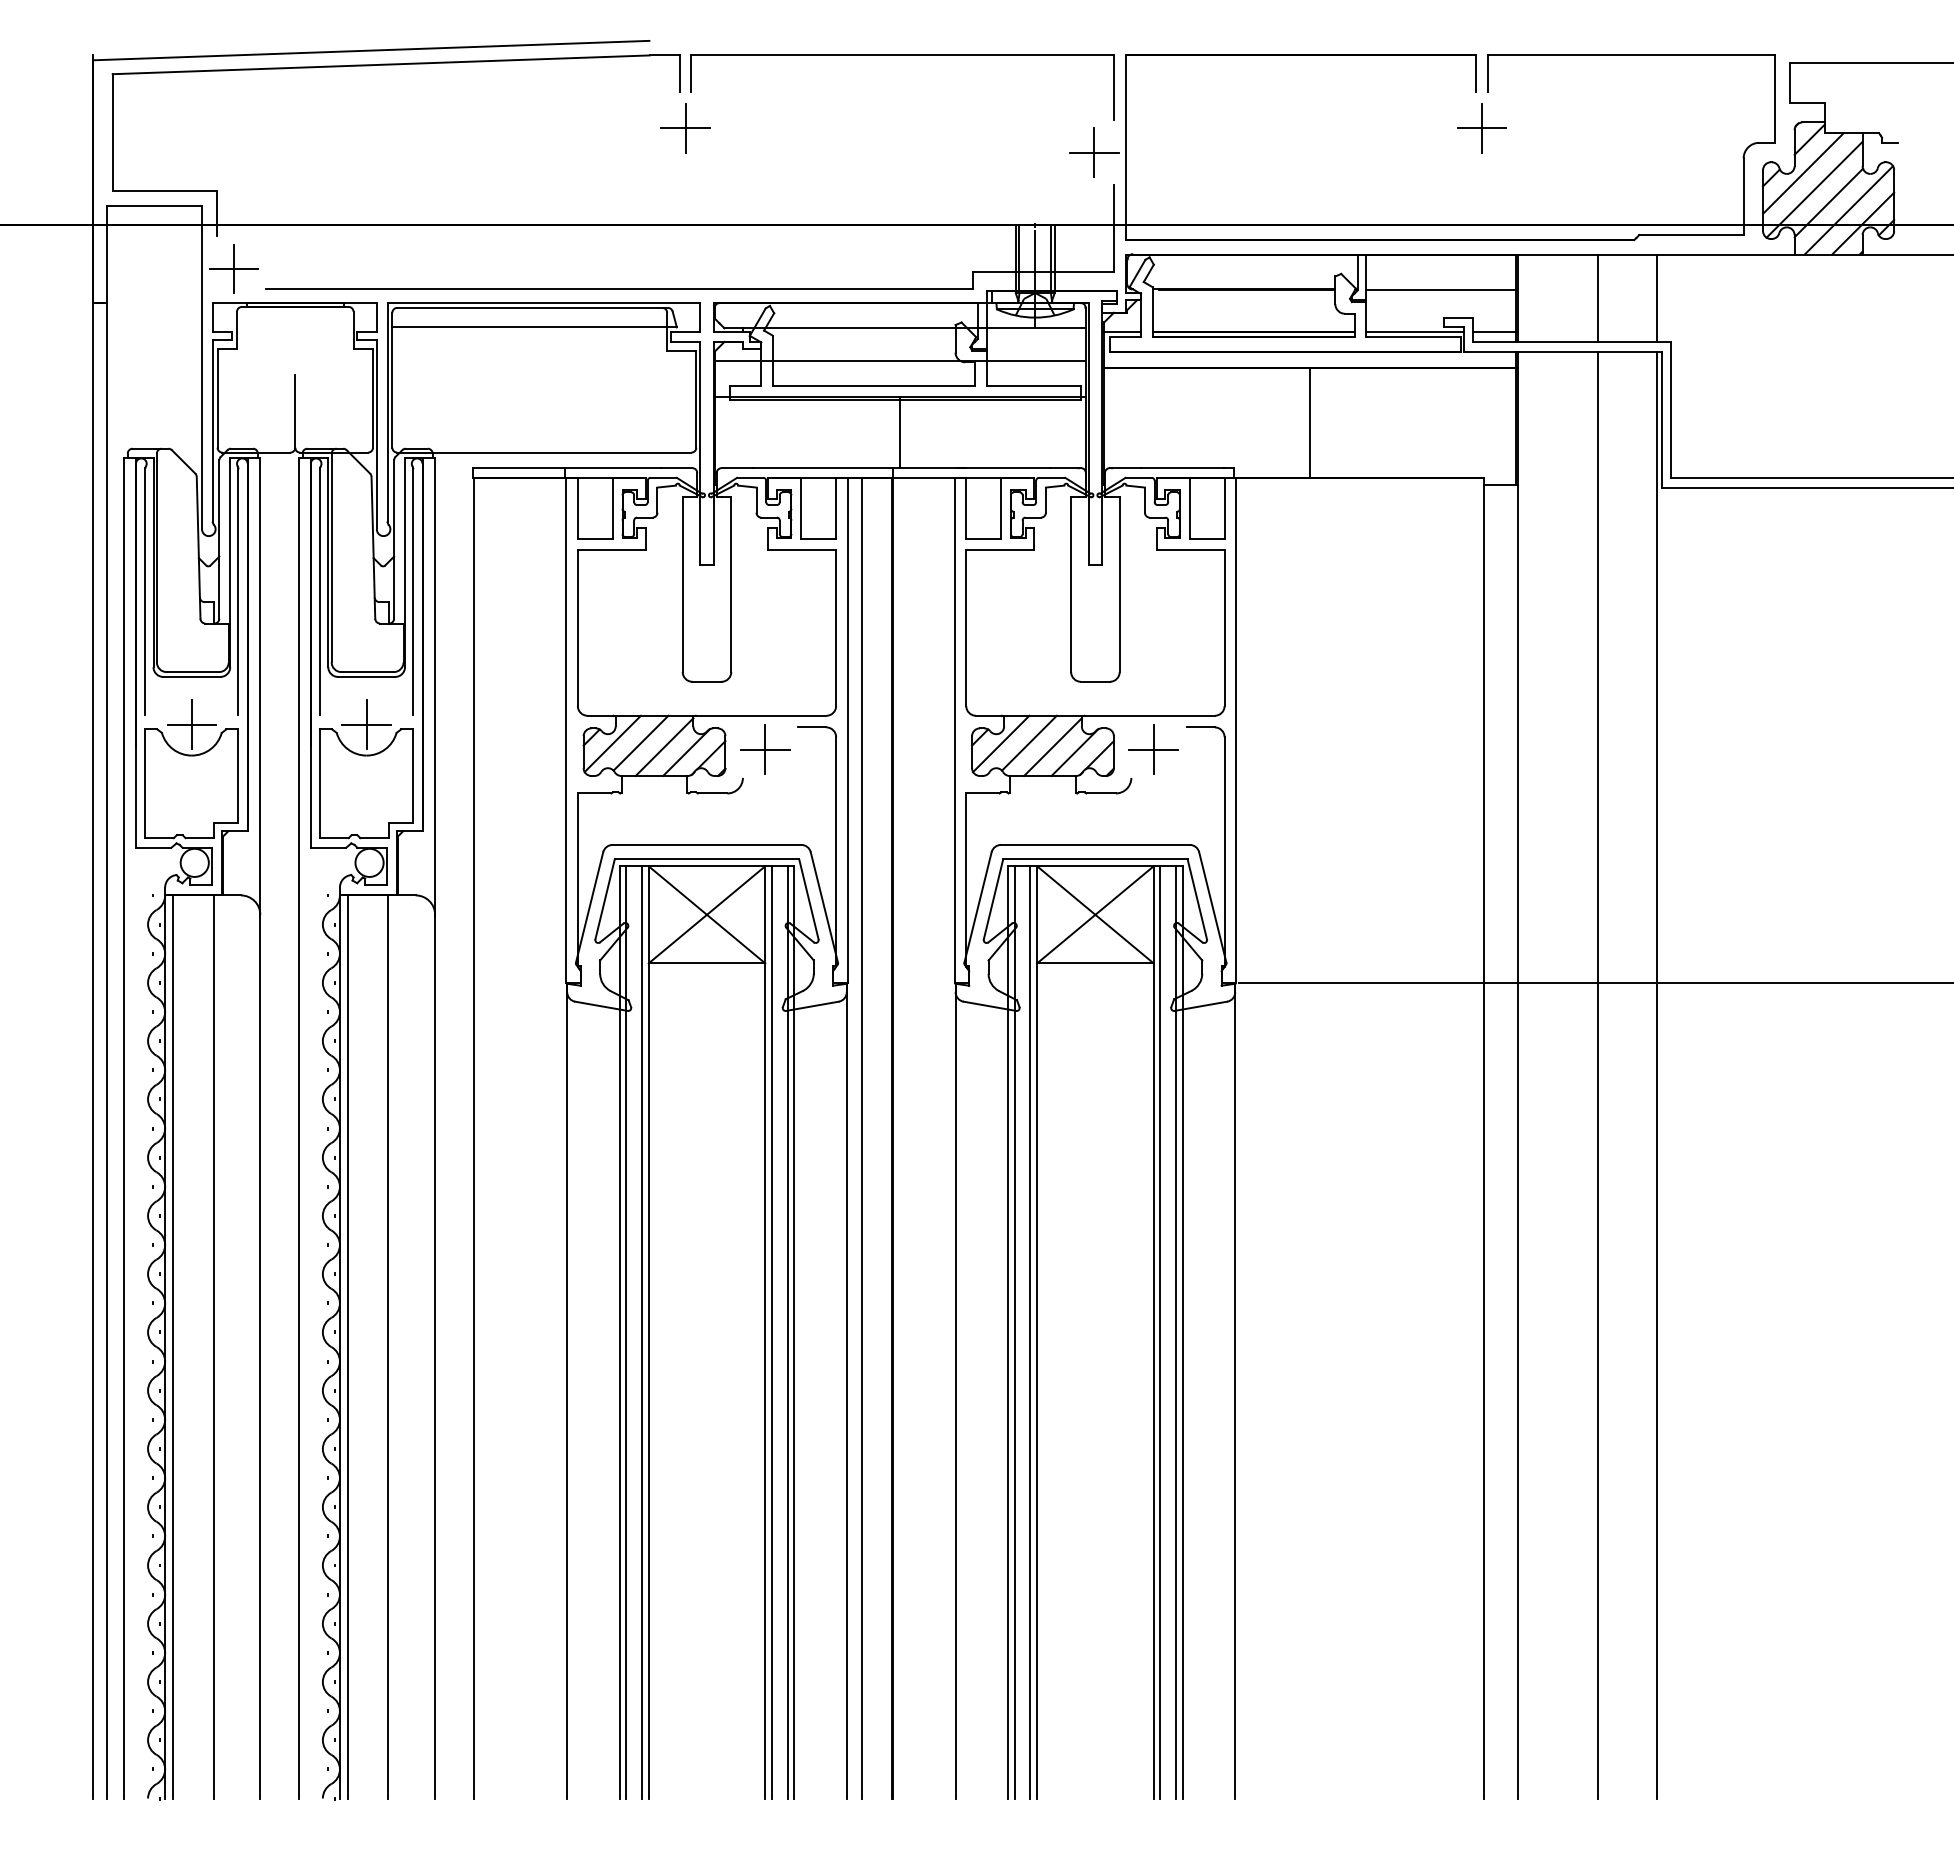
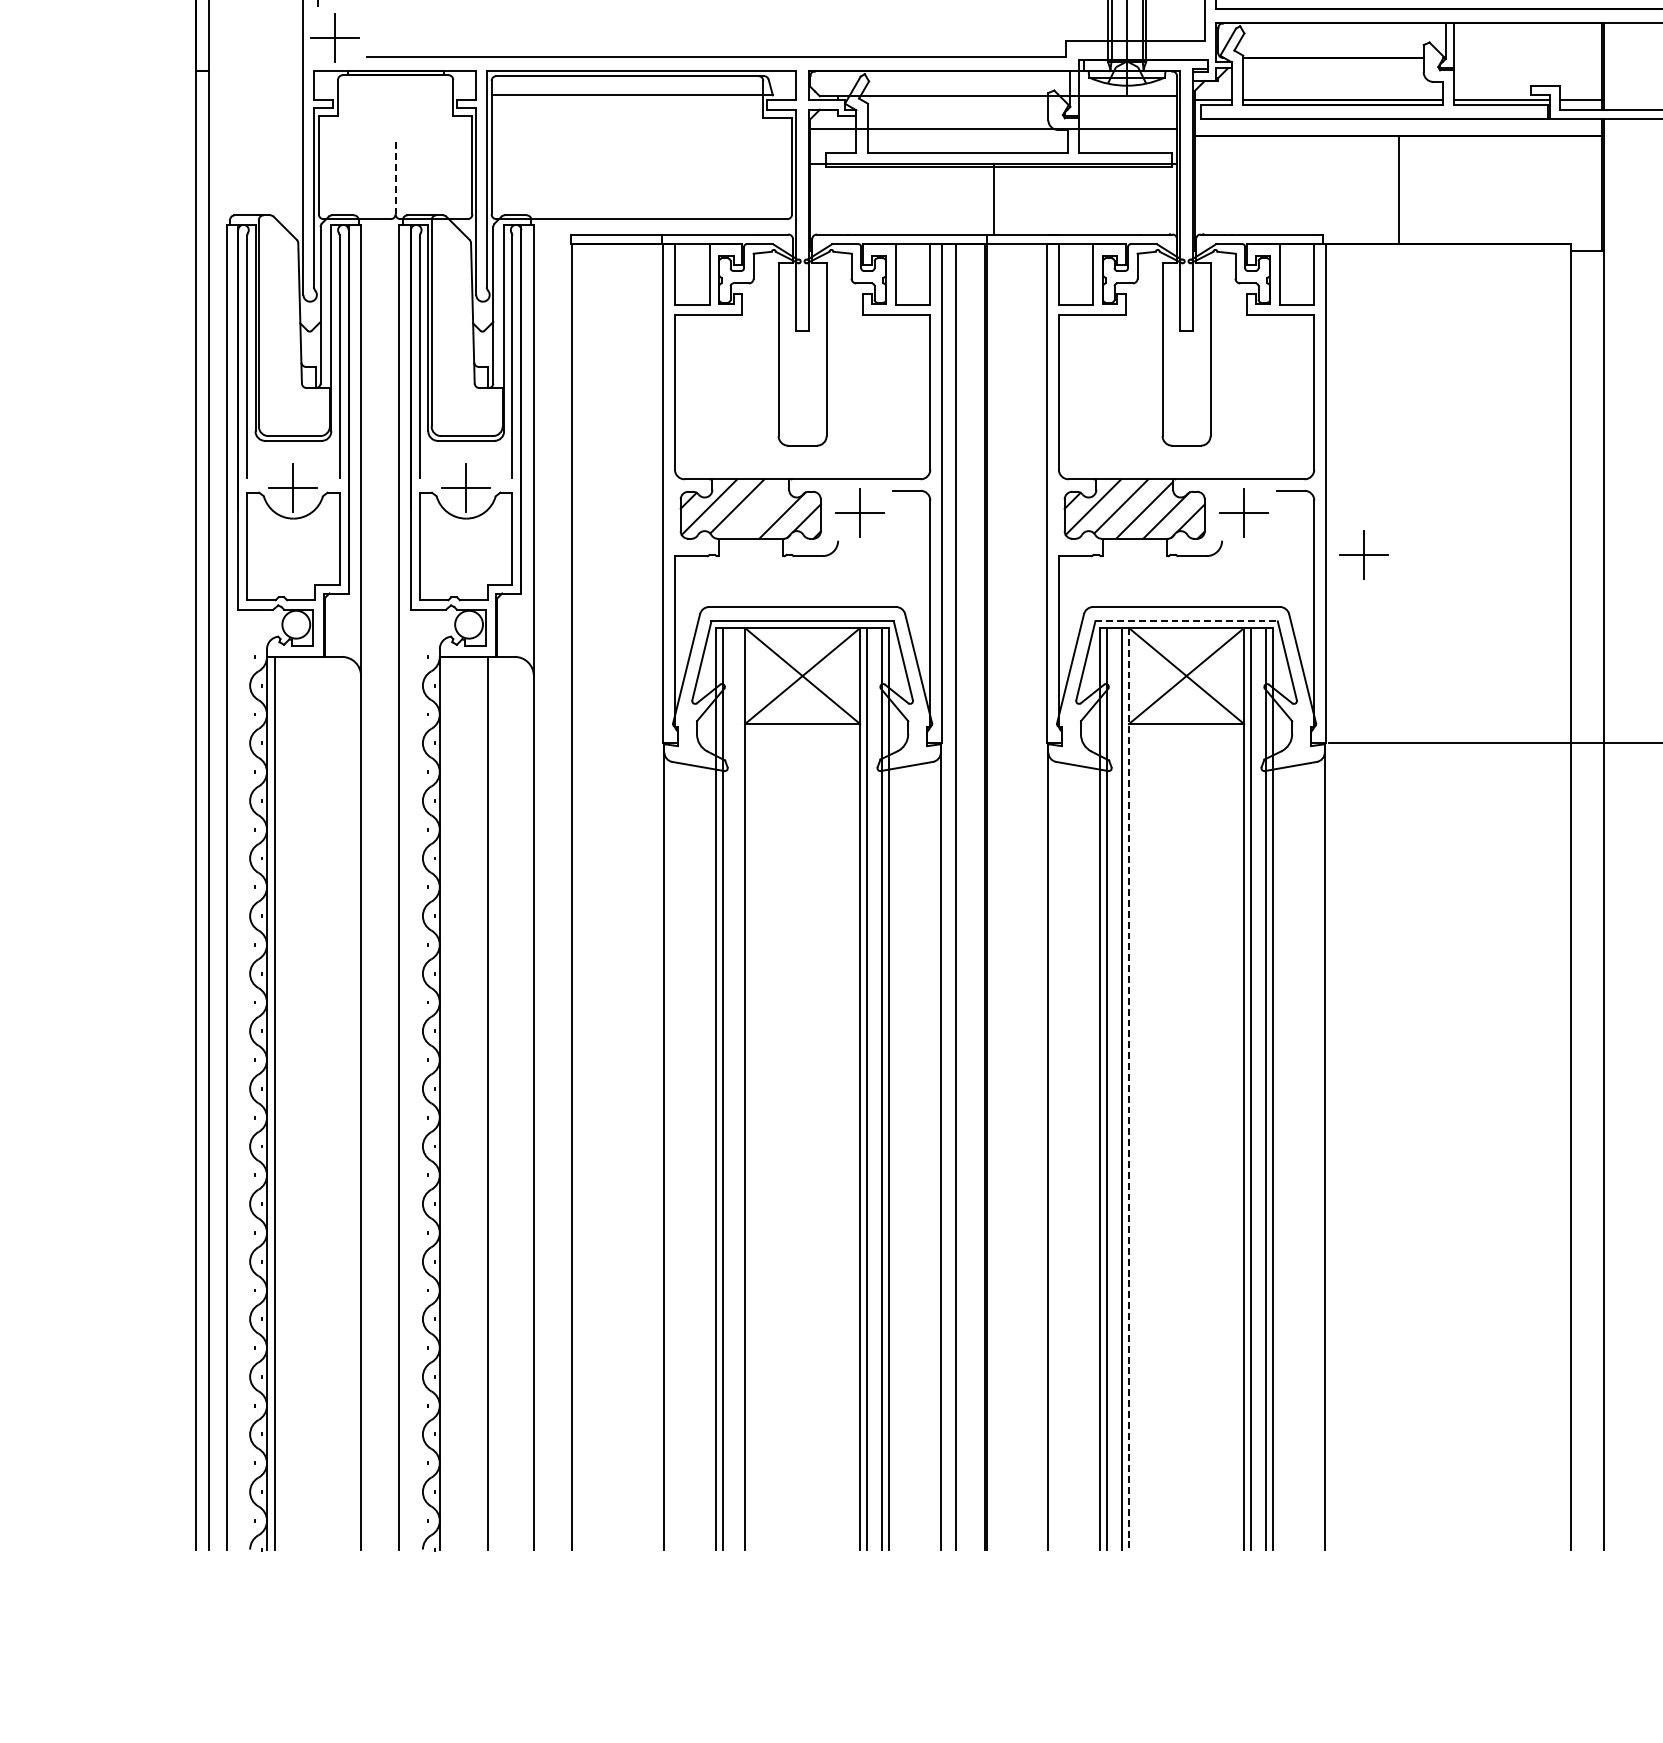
line: (1440, 289) -> (1527, 57), removed
line: (295, 411) -> (395, 178), solid -> dashed
line: (664, 746) -> (760, 509), removed
part: (1274, 792) -> (1363, 555), added
line: (1095, 859) -> (1186, 621), solid -> dashed
line: (641, 1332) -> (737, 1088), removed
line: (1037, 1332) -> (1129, 1088), solid -> dashed
line: (213, 1346) -> (314, 1102), removed
line: (347, 1346) -> (447, 1102), removed

